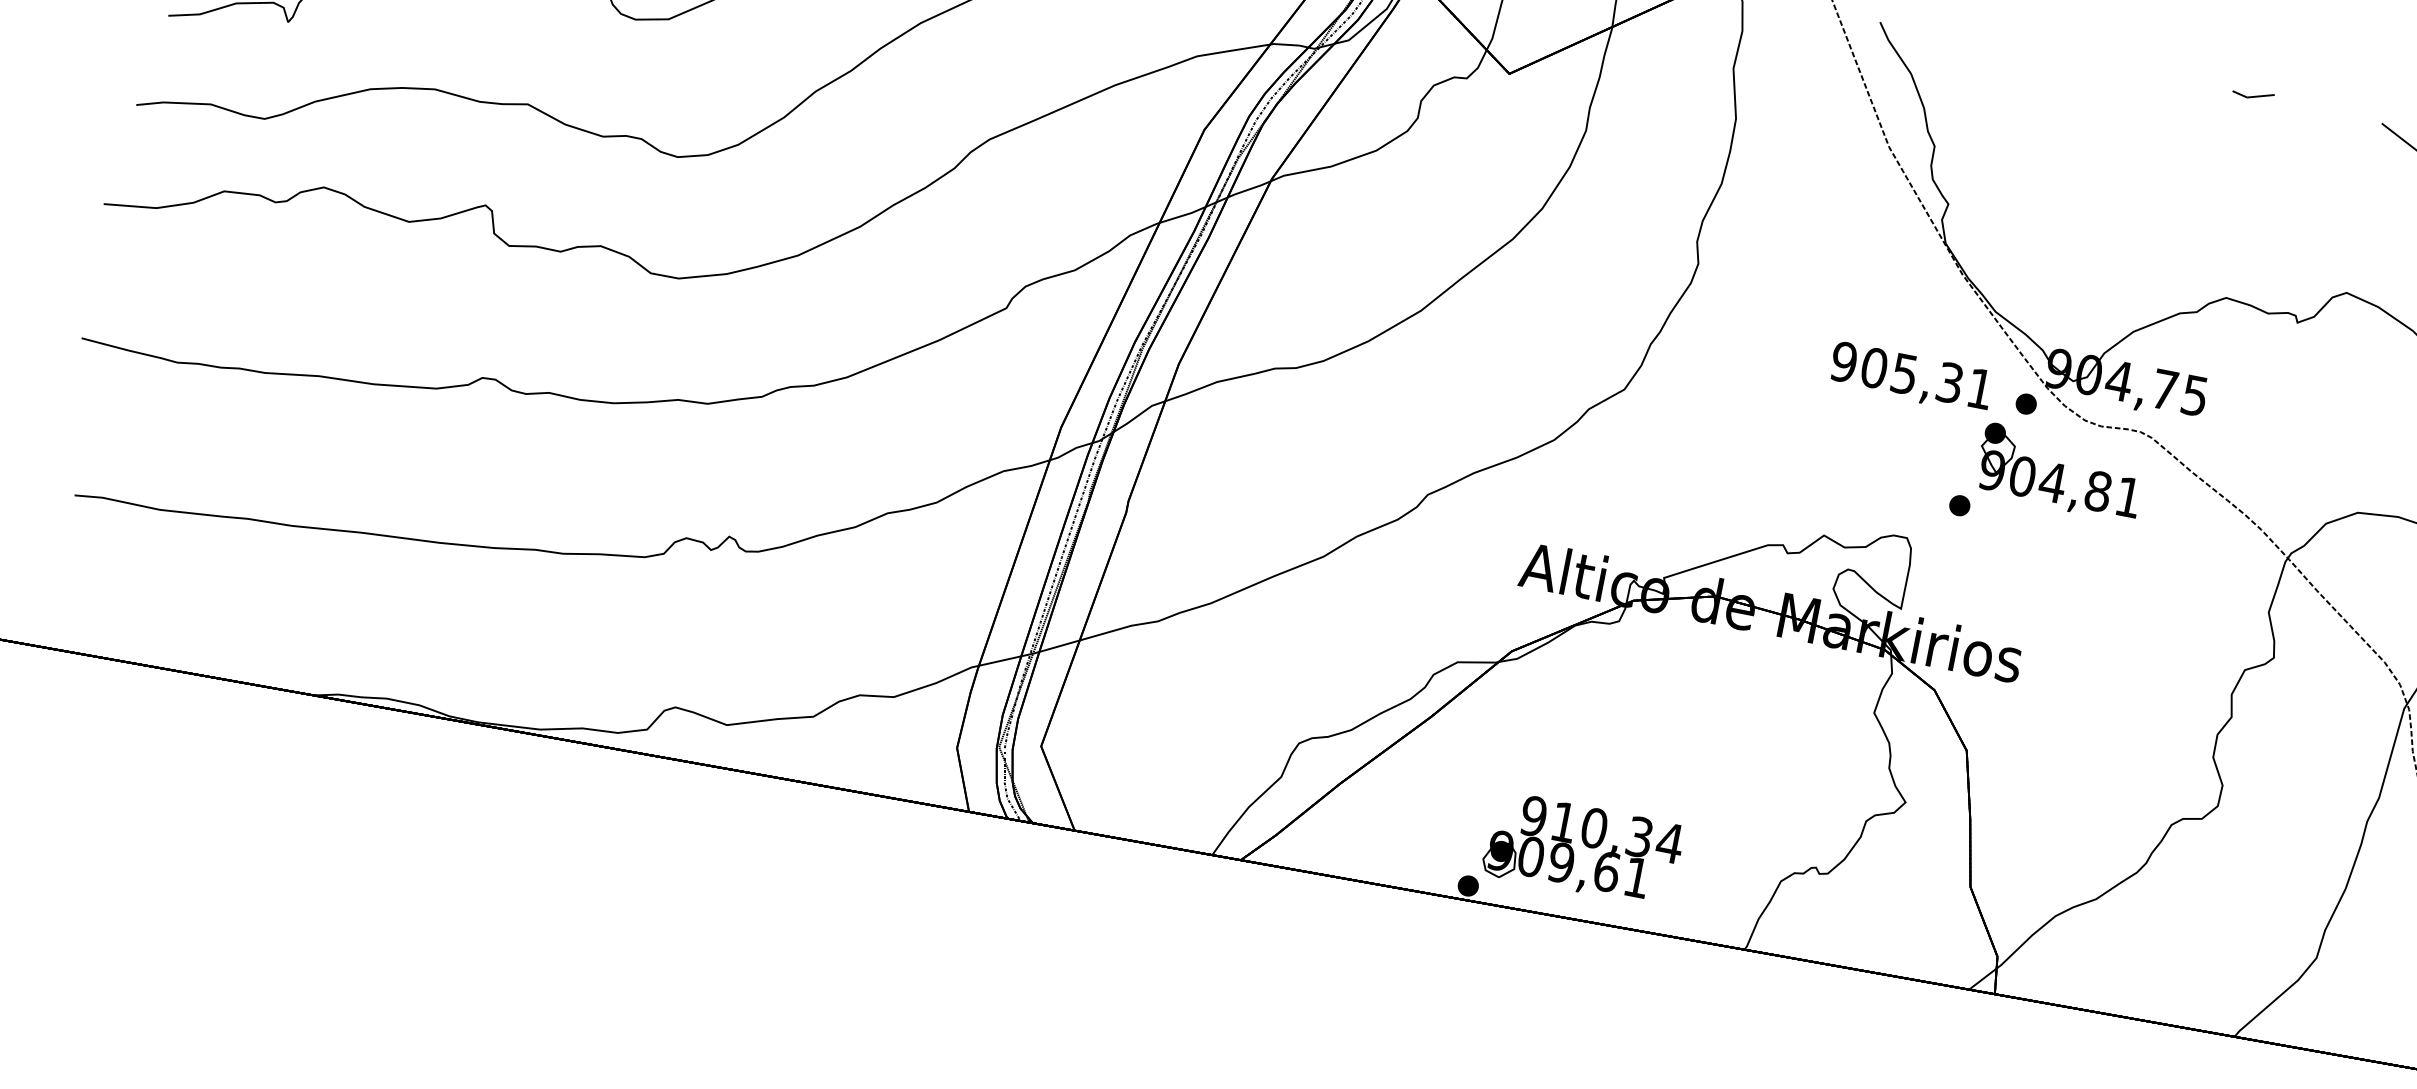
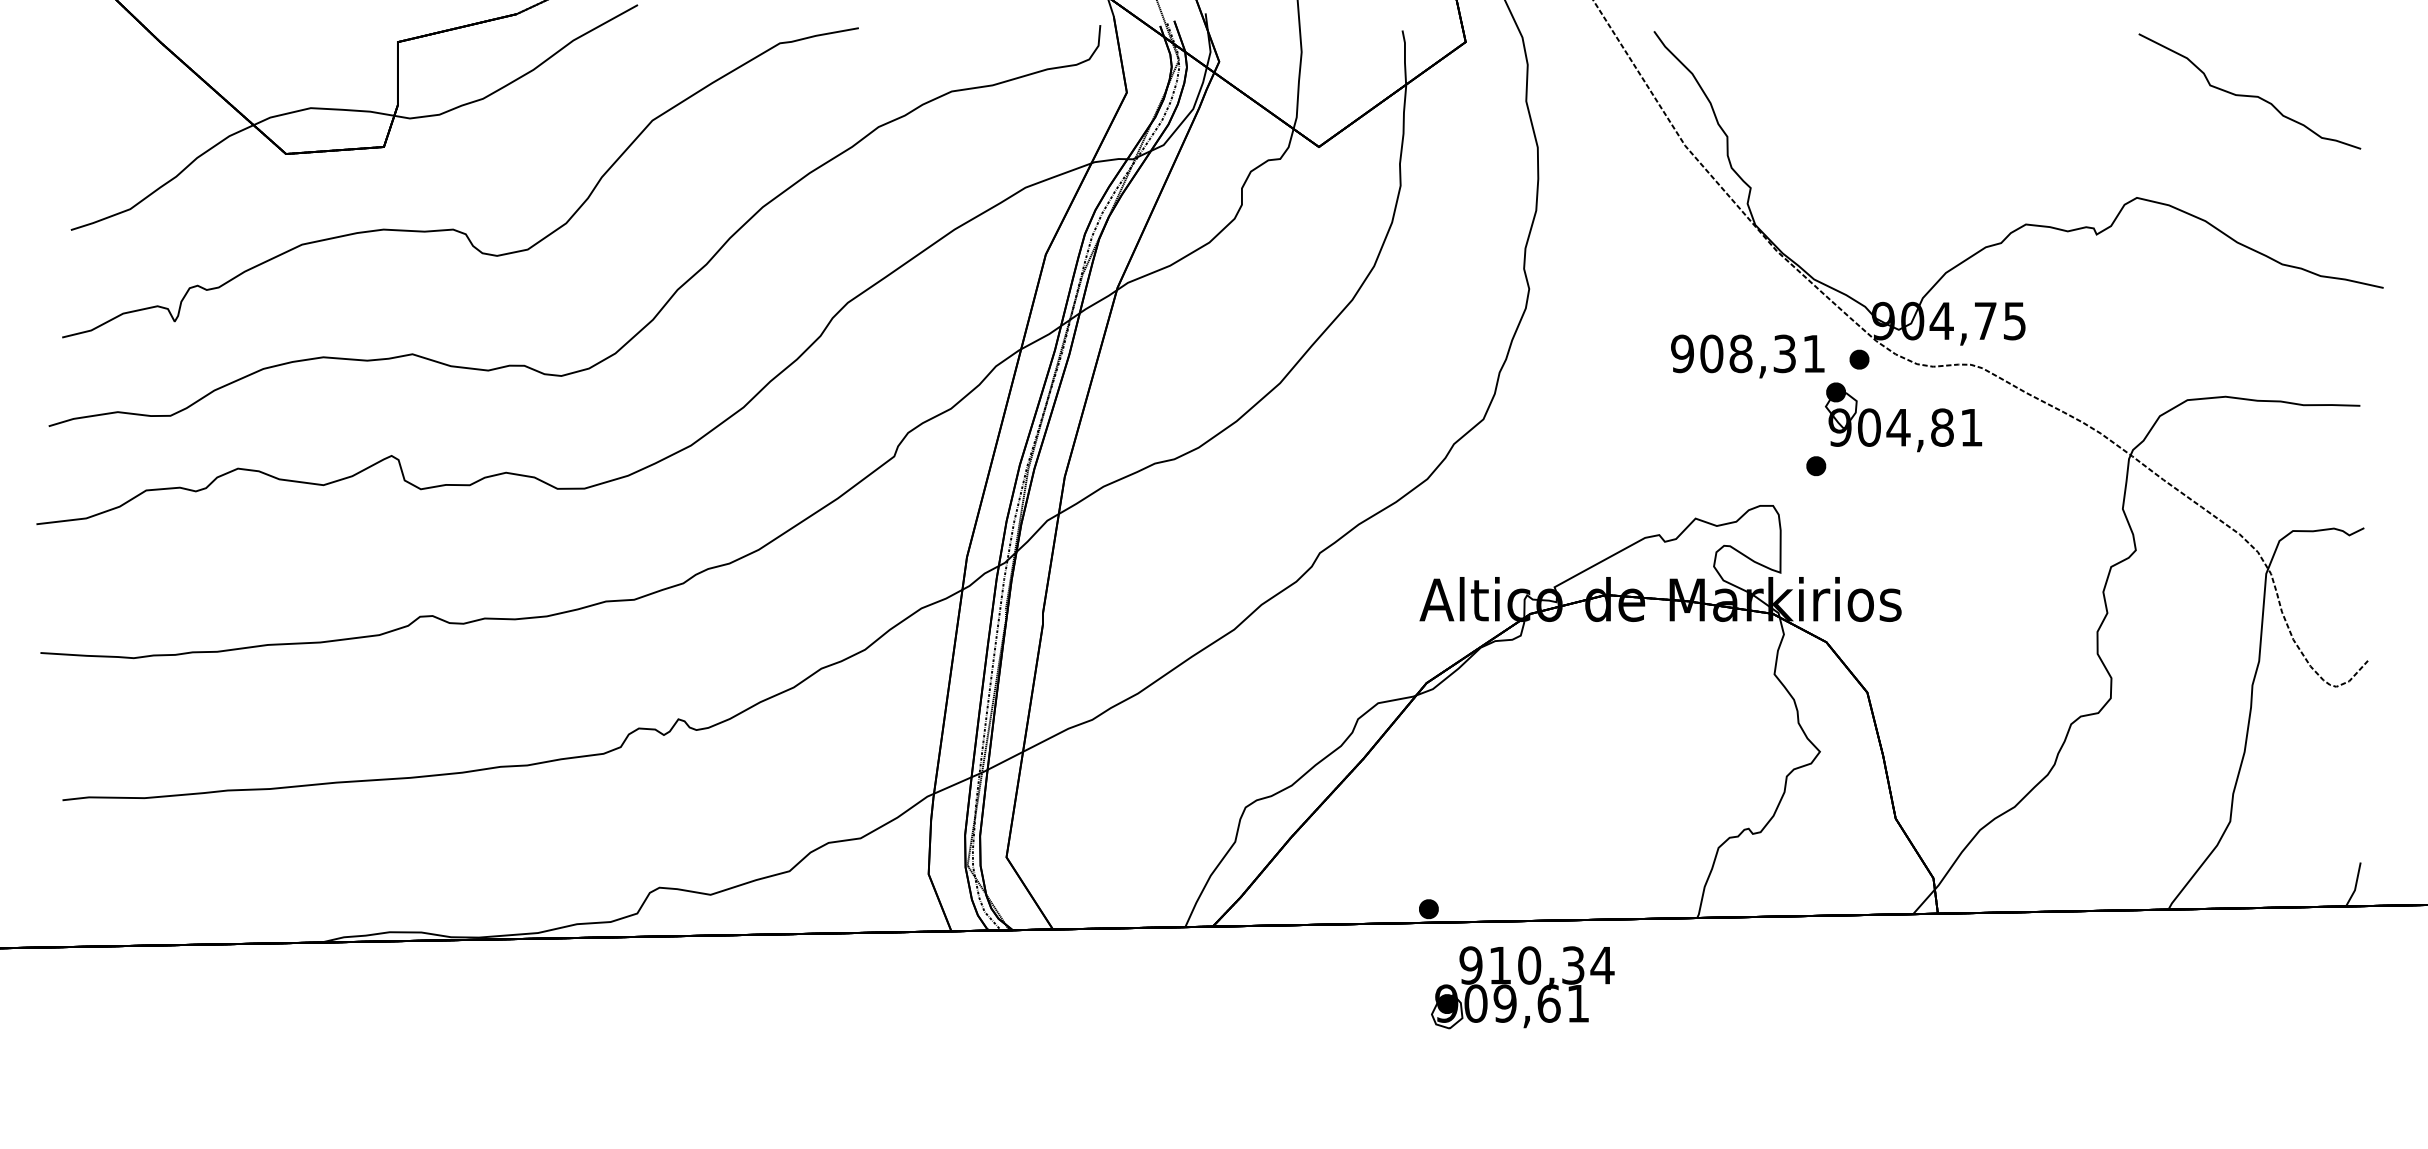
line: (2253, 95) -> (2014, 31), removed
text: (1904, 373) -> (1740, 353), 905,31 -> 908,31
part: (1582, 849) -> (1522, 987), moved

